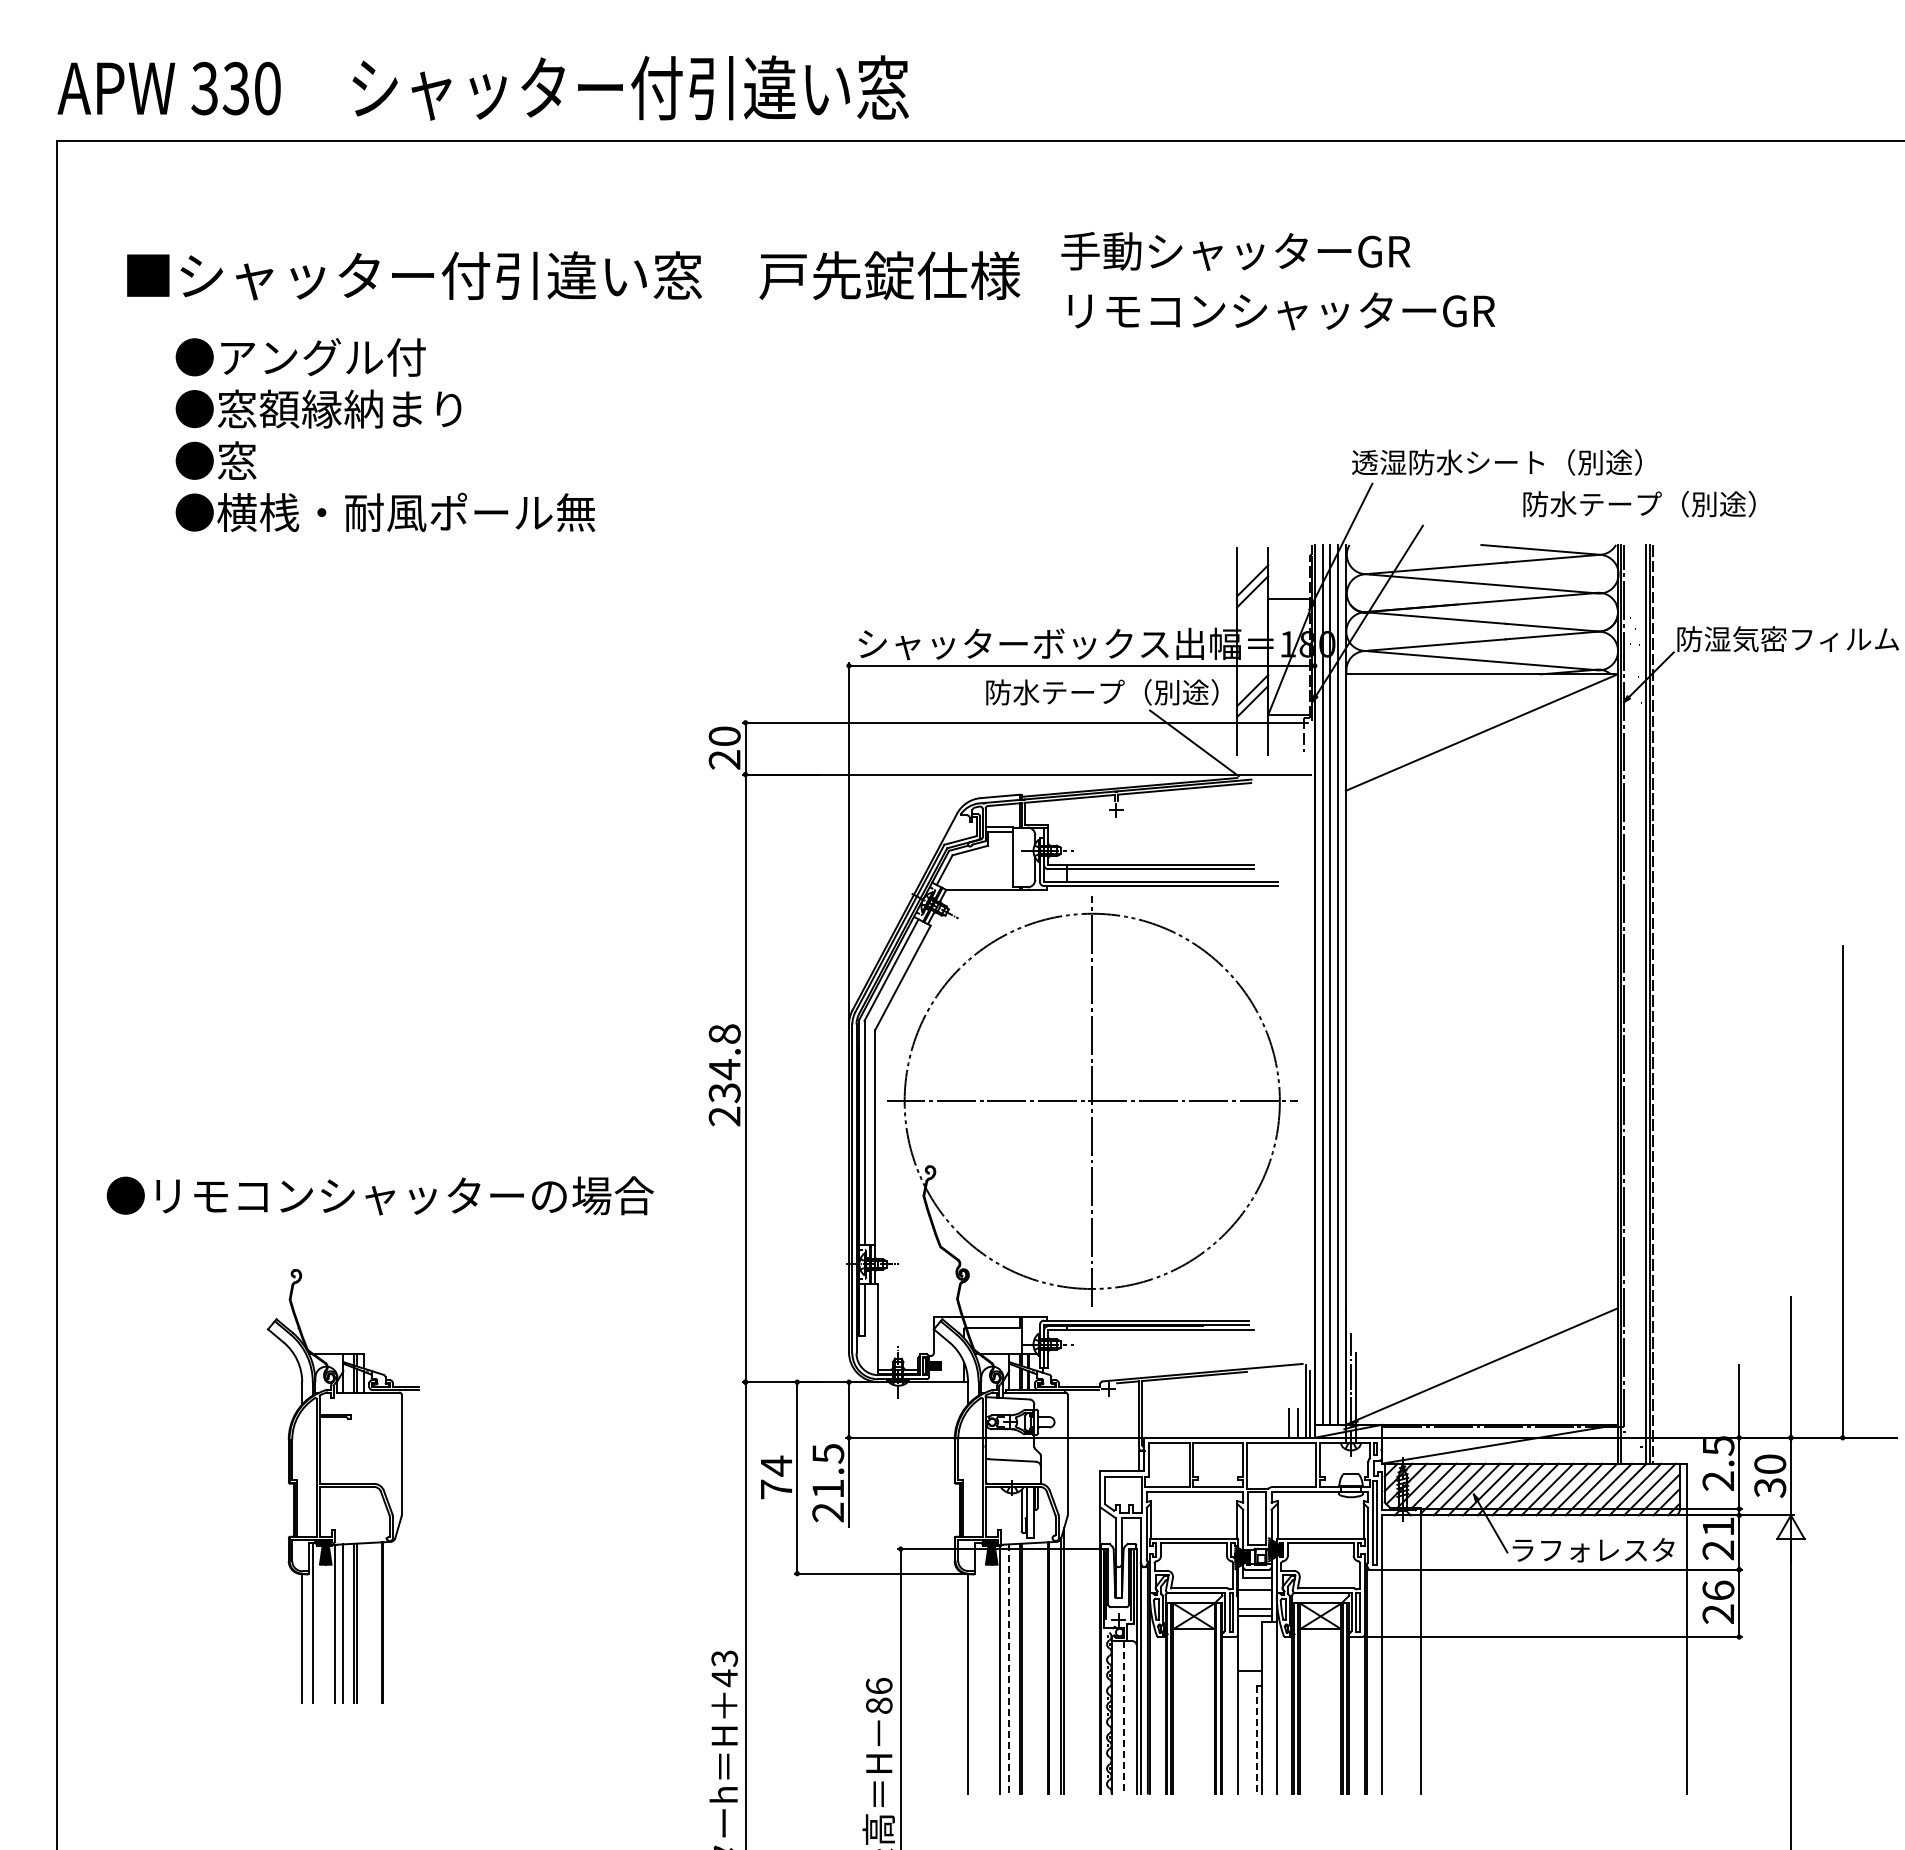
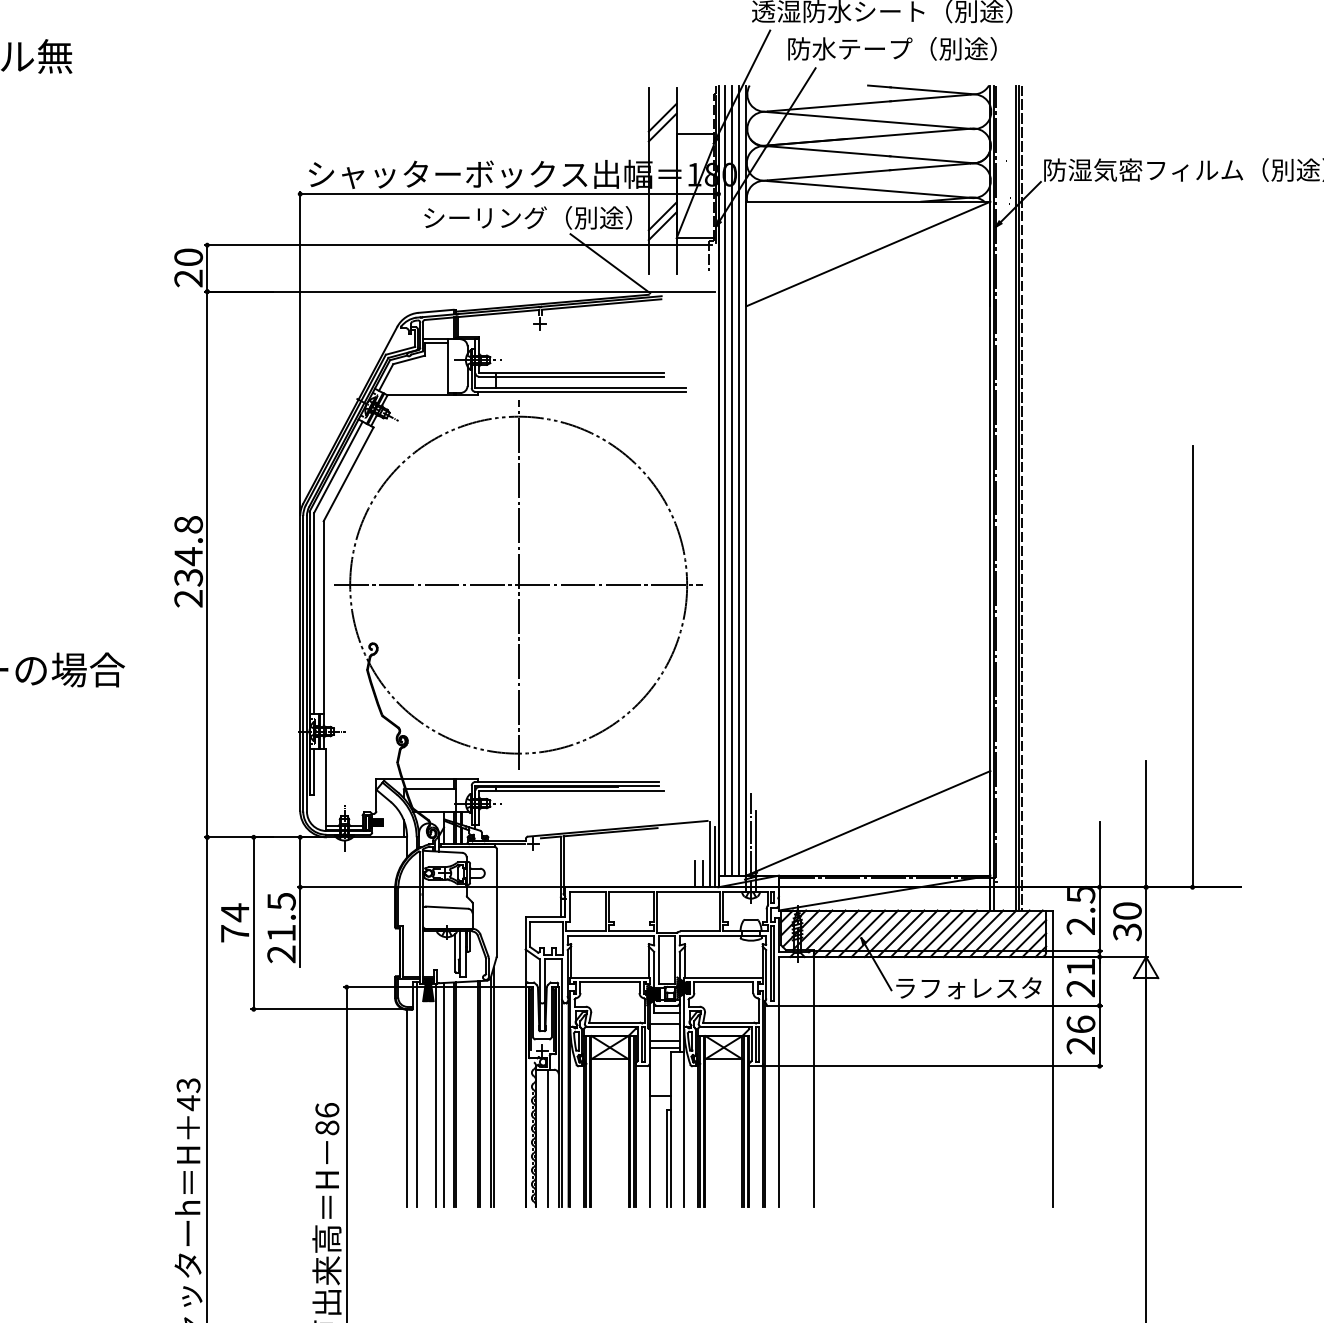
text: (1639, 504) -> (892, 49), moved
text: (1055, 692) -> (485, 218), 防水テープ（別途） -> シーリング（別途）
line: (978, 1668) -> (416, 1094), added
line: (1009, 1669) -> (444, 1095), dashed -> solid
line: (1124, 1717) -> (547, 1138), dashed -> solid
line: (1257, 1739) -> (667, 1158), dashed -> solid

